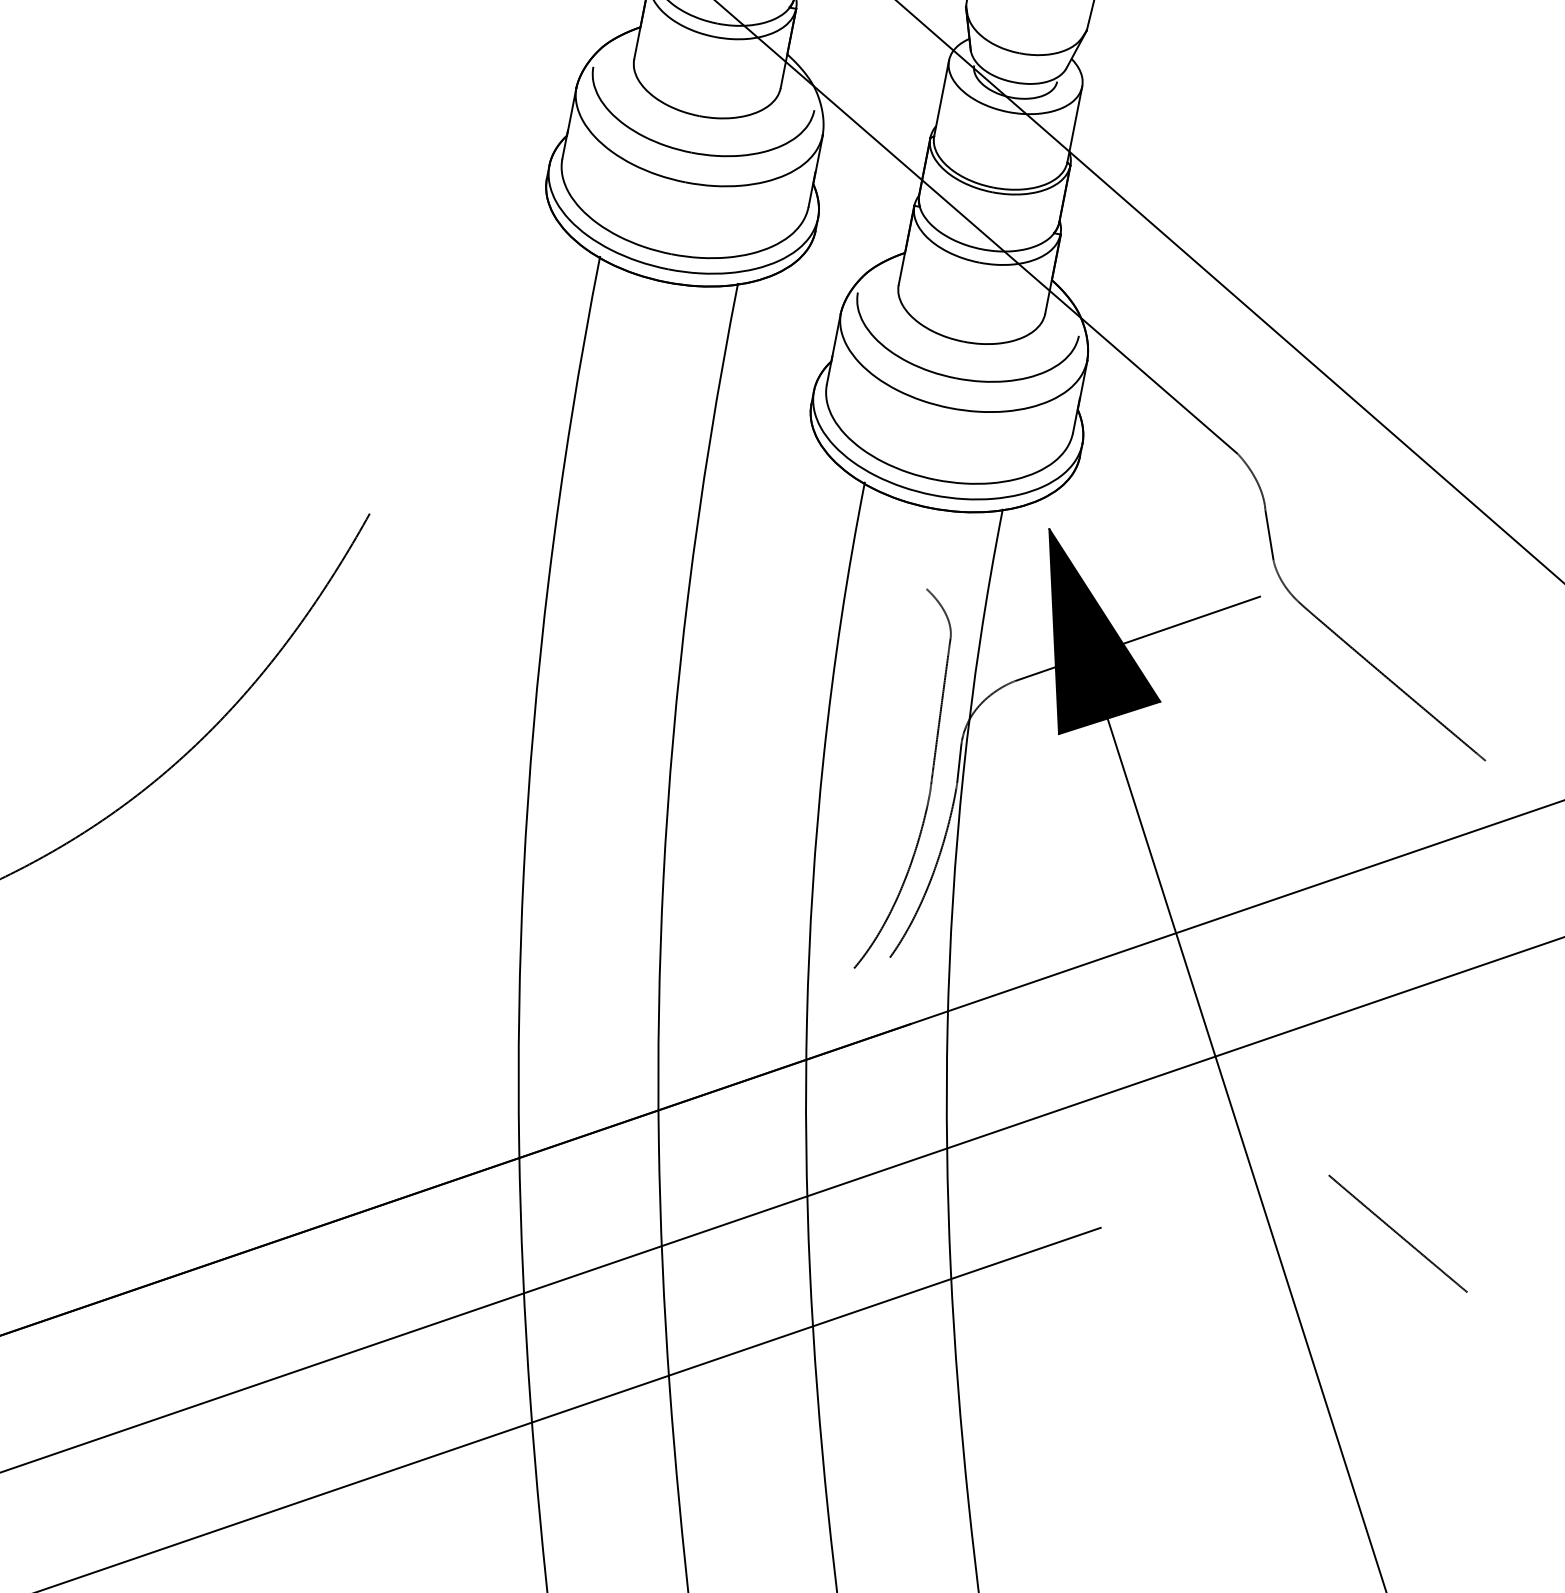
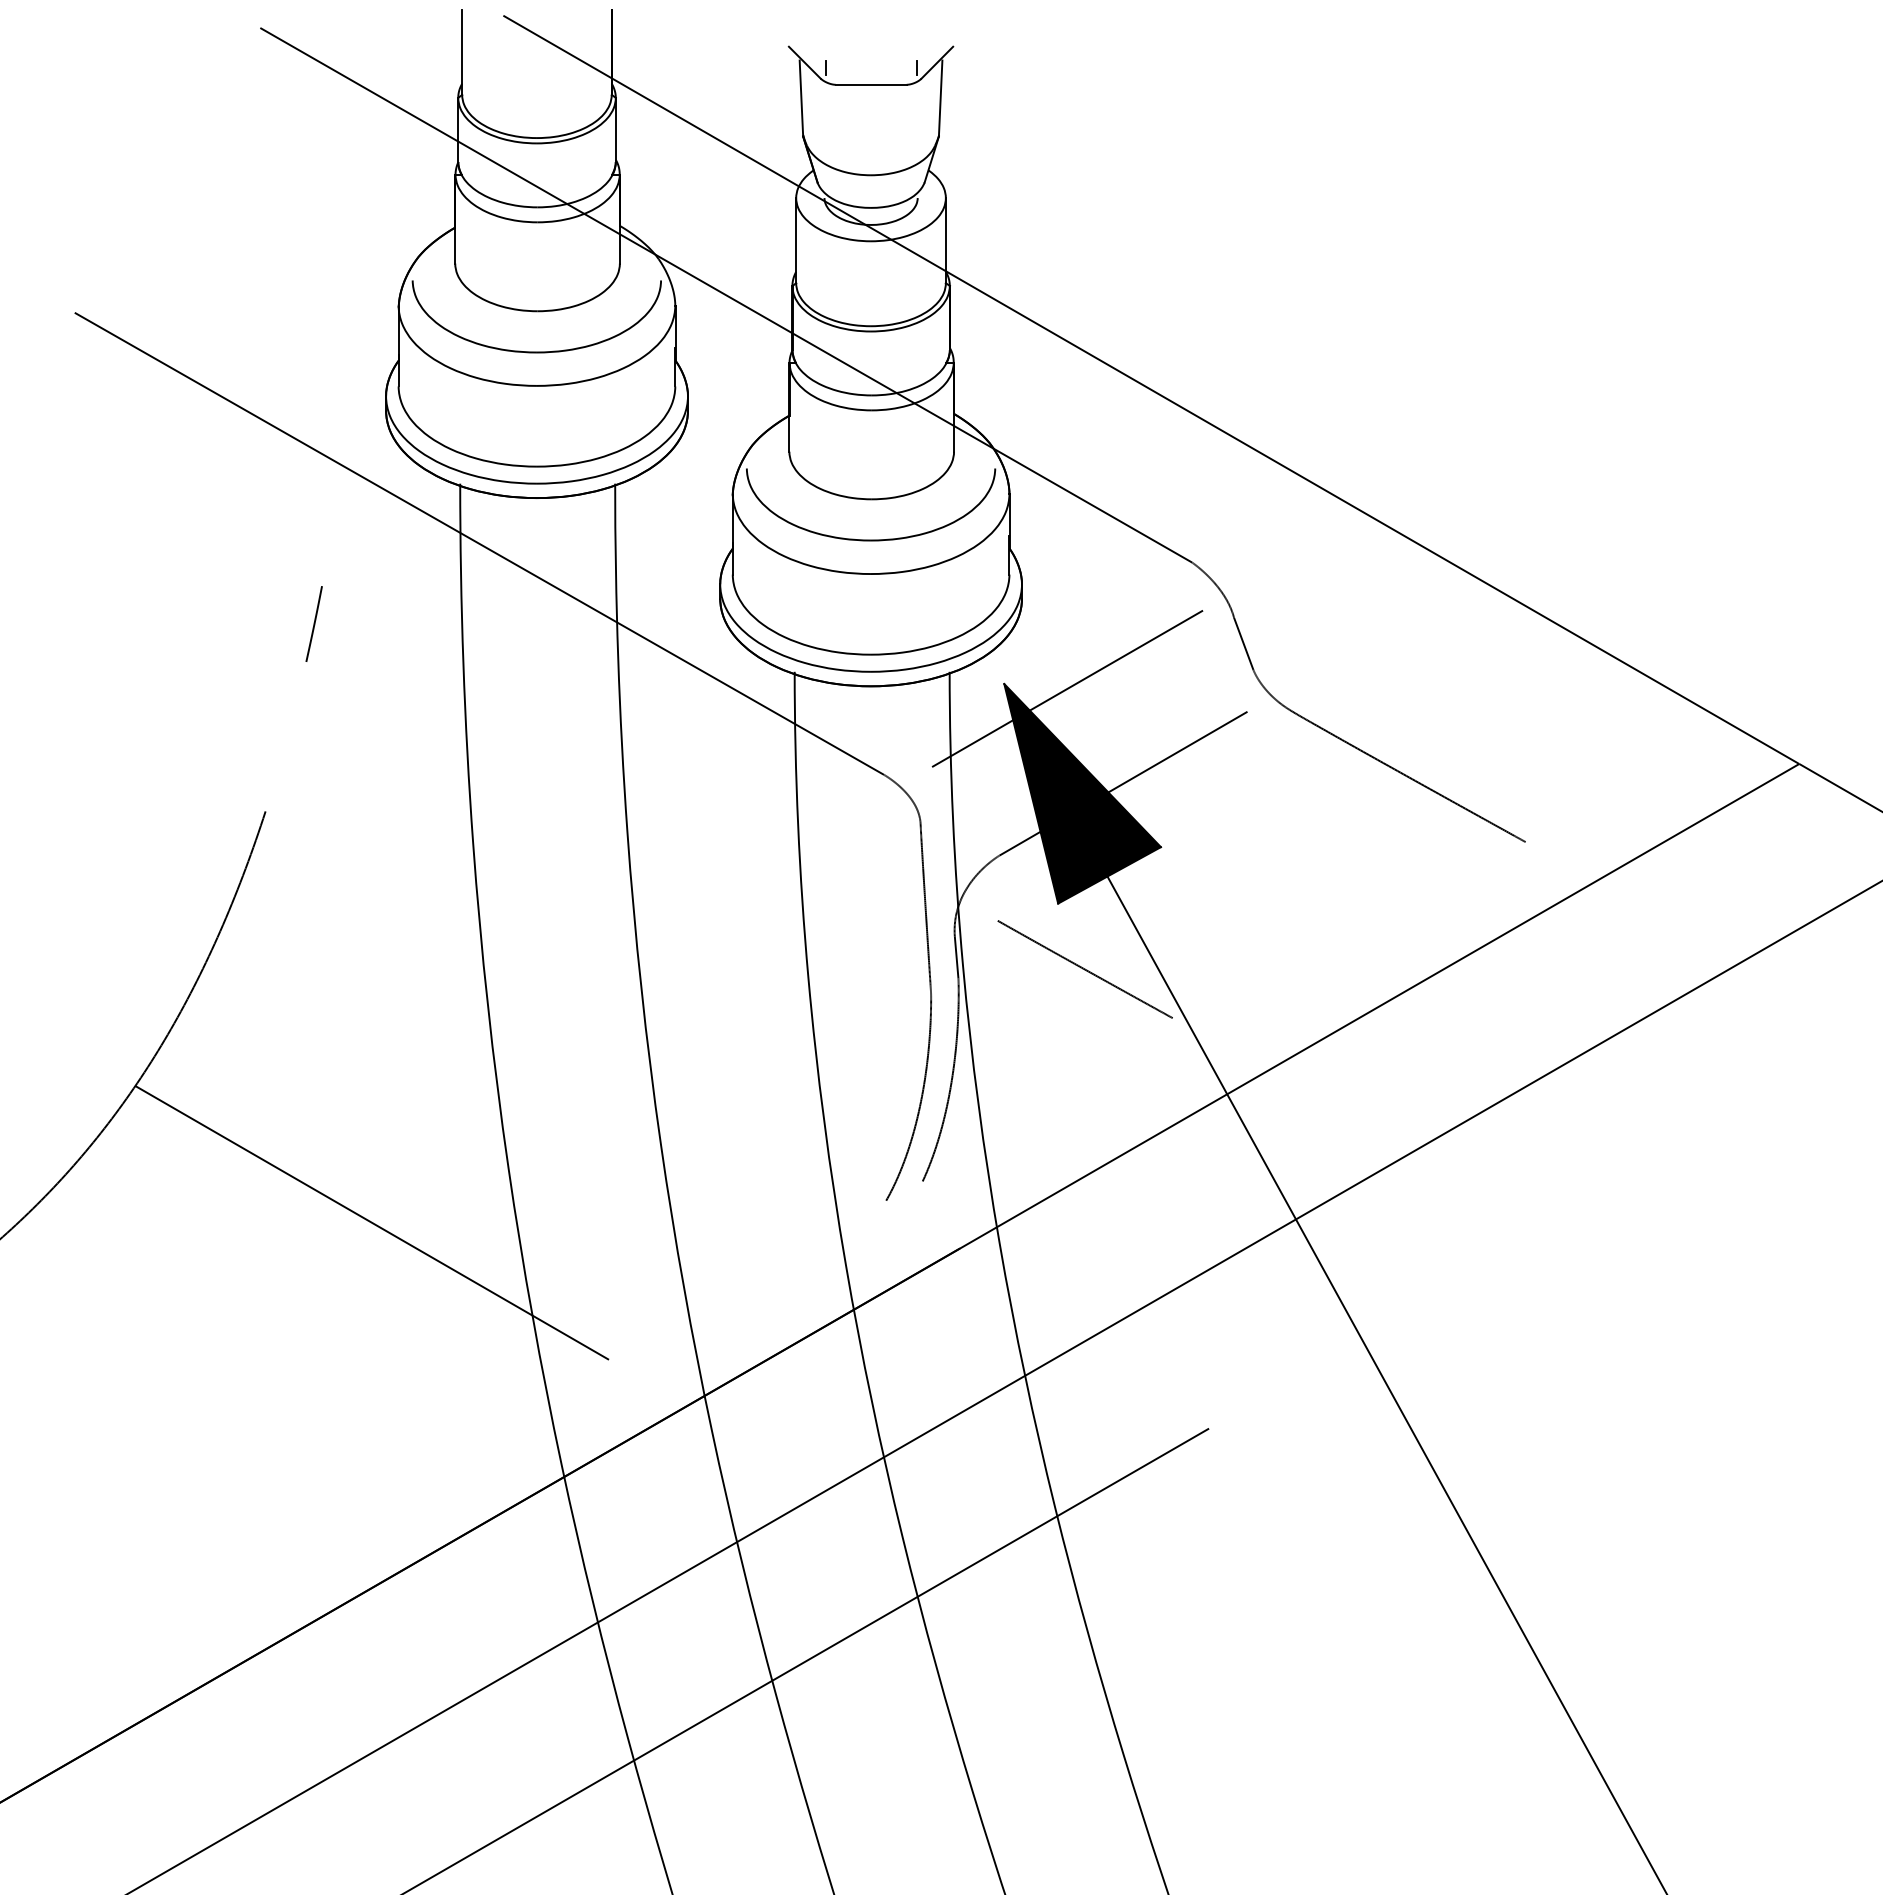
line: (606, 312) -> (478, 543), added
line: (445, 354) -> (313, 623), added
line: (1104, 544) -> (1067, 688), added
line: (393, 898) -> (372, 1222), added
line: (1397, 1233) -> (1084, 969), moved

